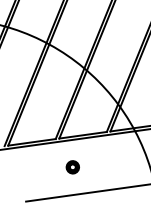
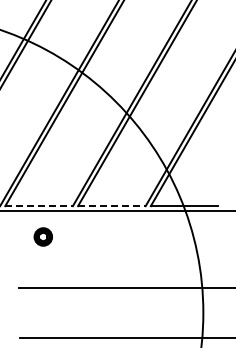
line: (82, 135) -> (111, 206), solid -> dashed
line: (32, 142) -> (39, 206), solid -> dashed
part: (72, 167) -> (42, 236), moved

